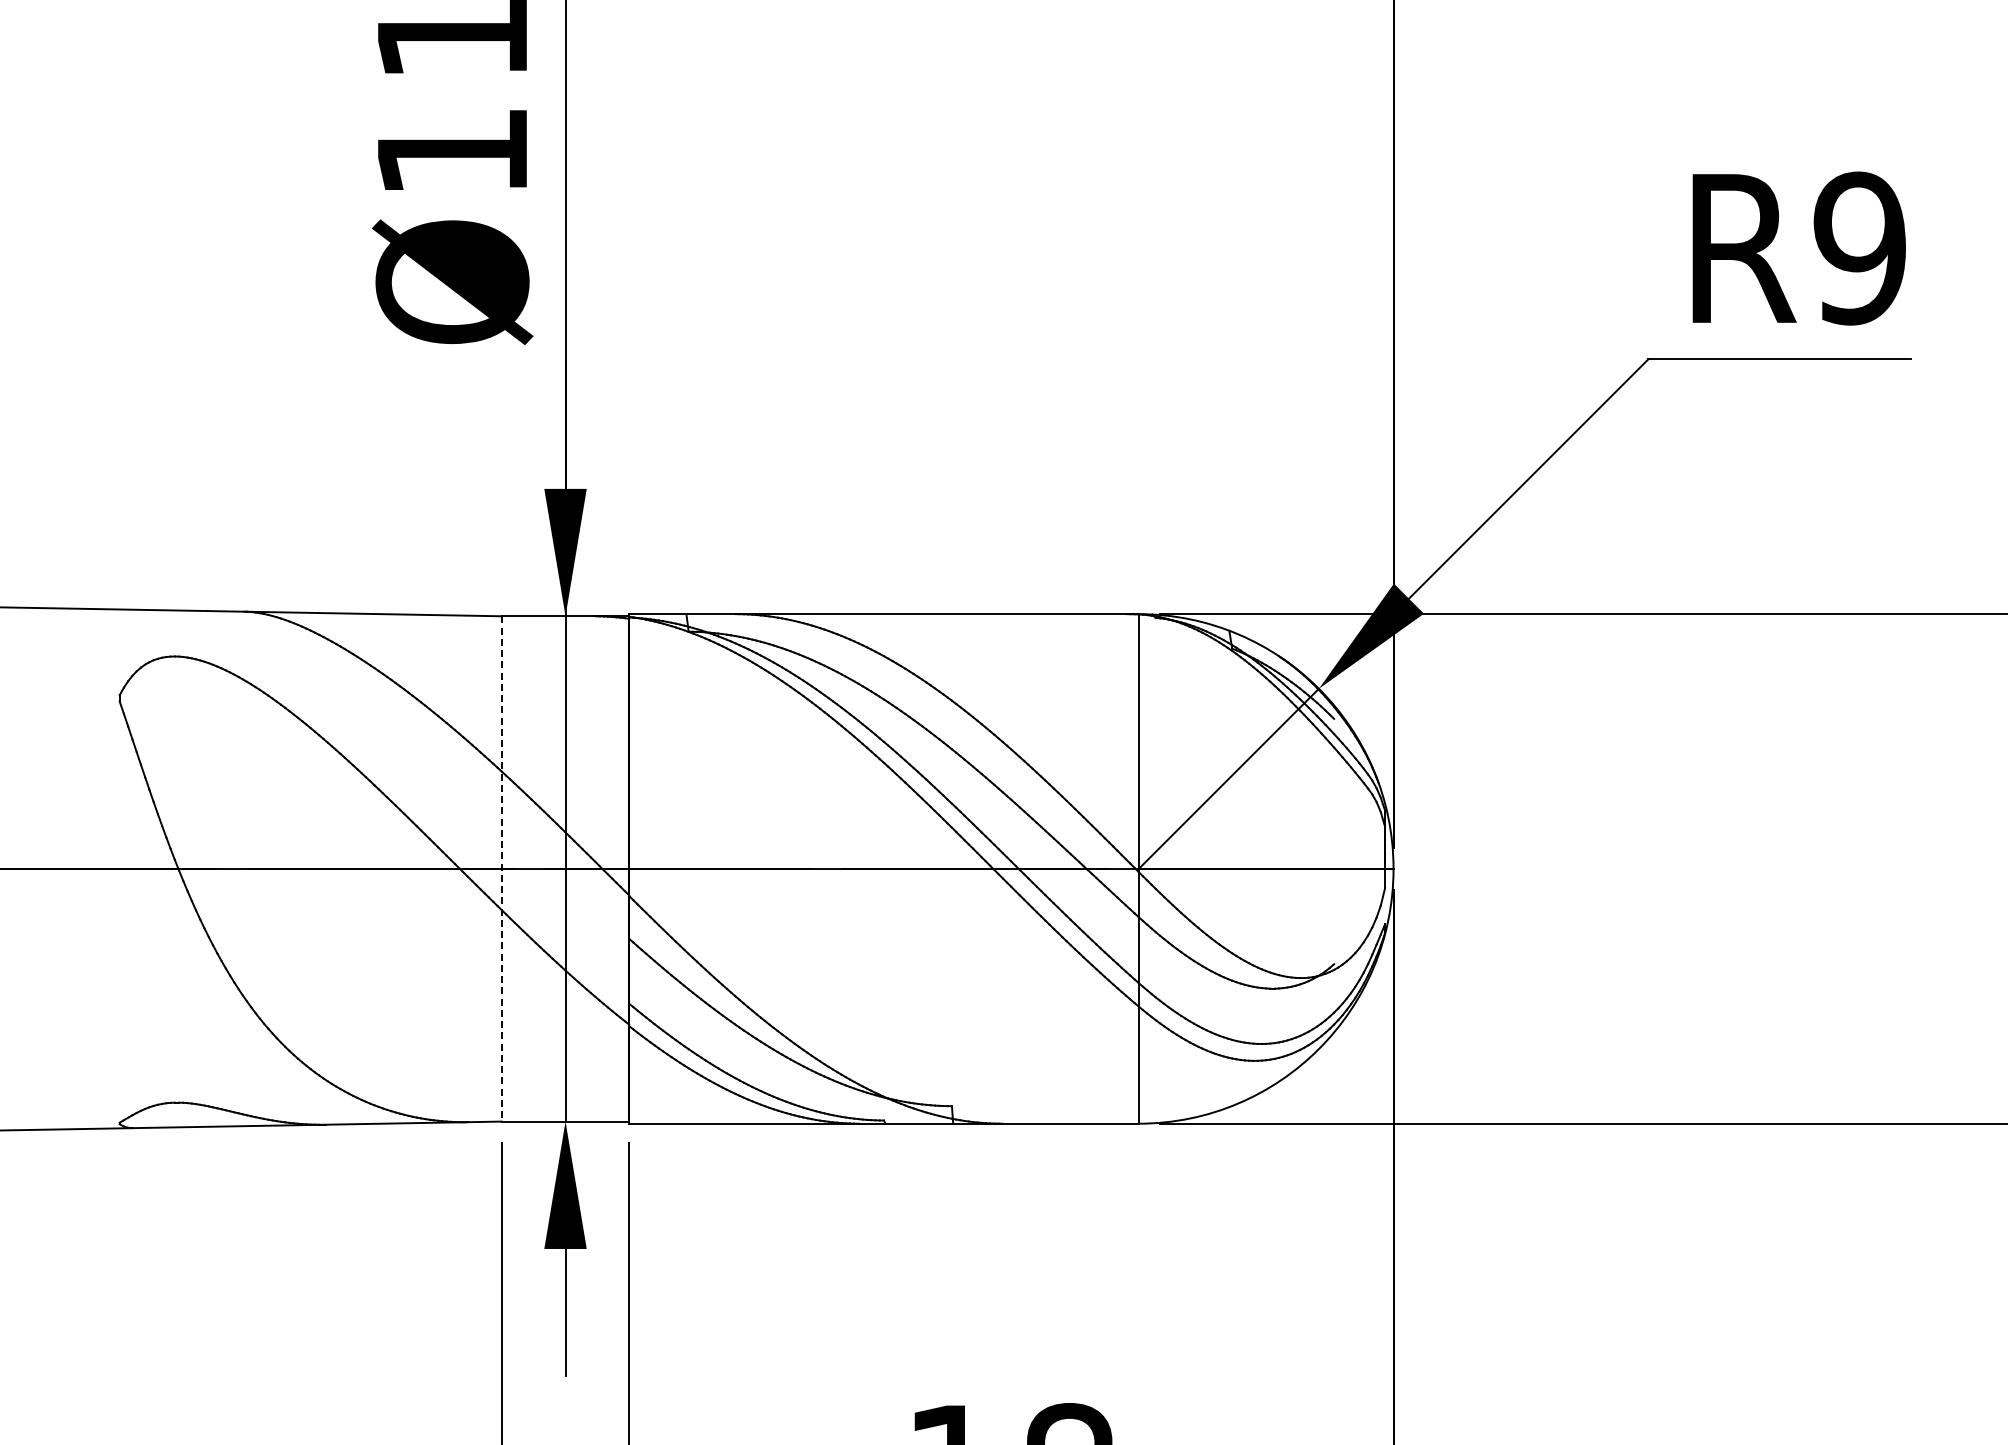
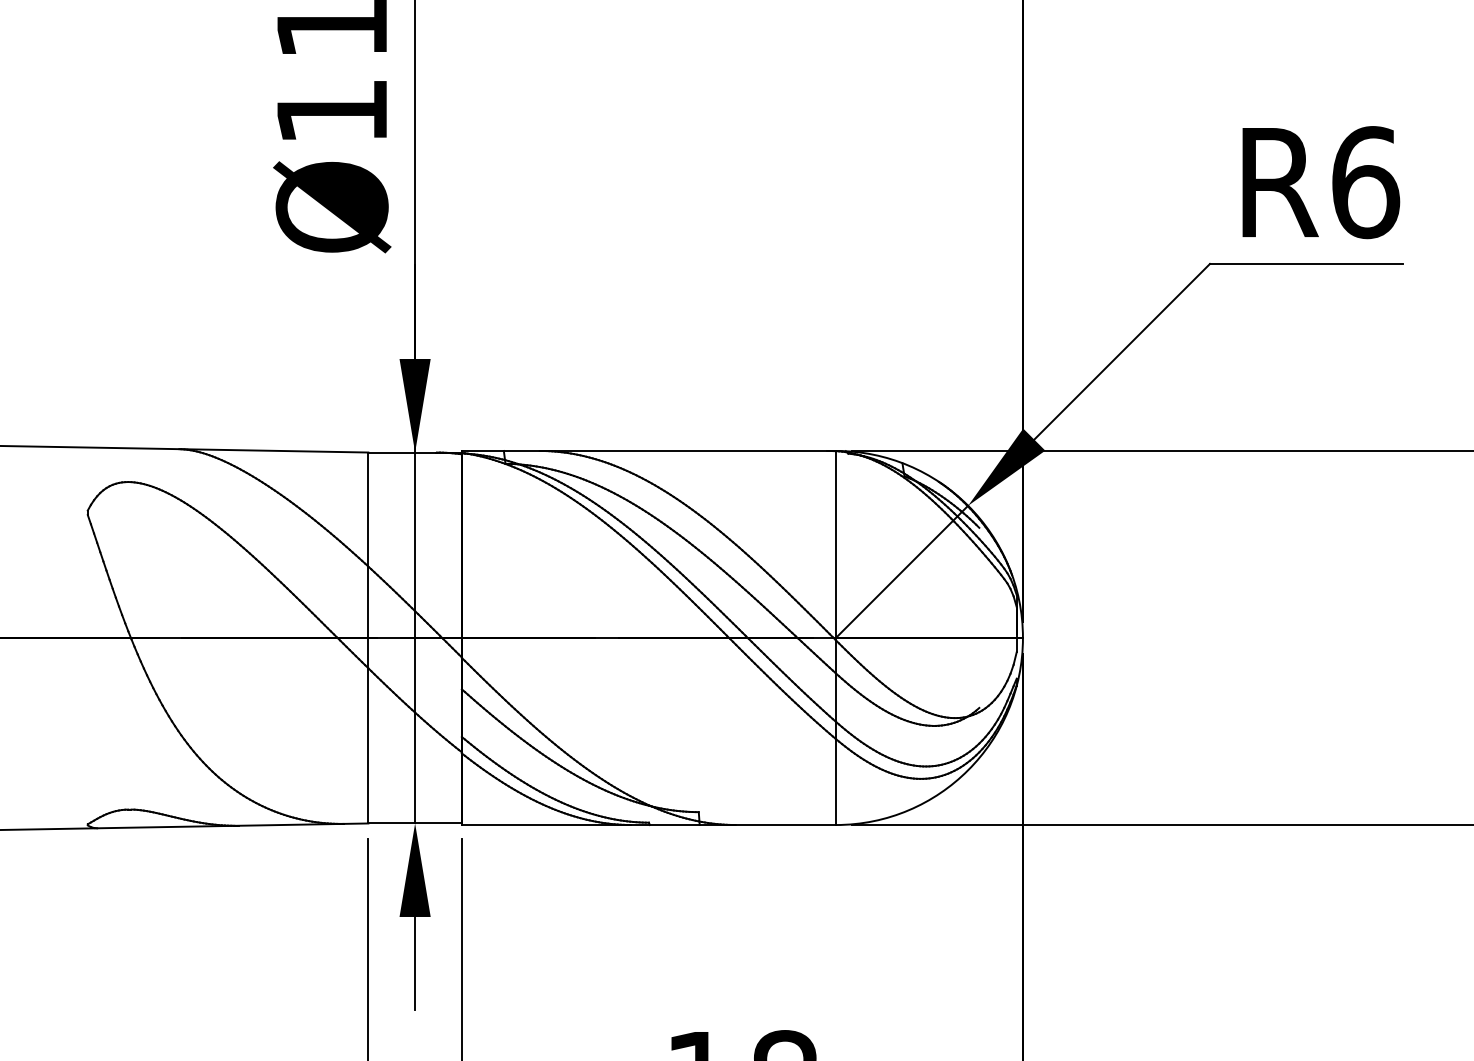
text: (1860, 248) -> (1365, 182), R9 -> R6
line: (501, 868) -> (368, 637), dashed -> solid

